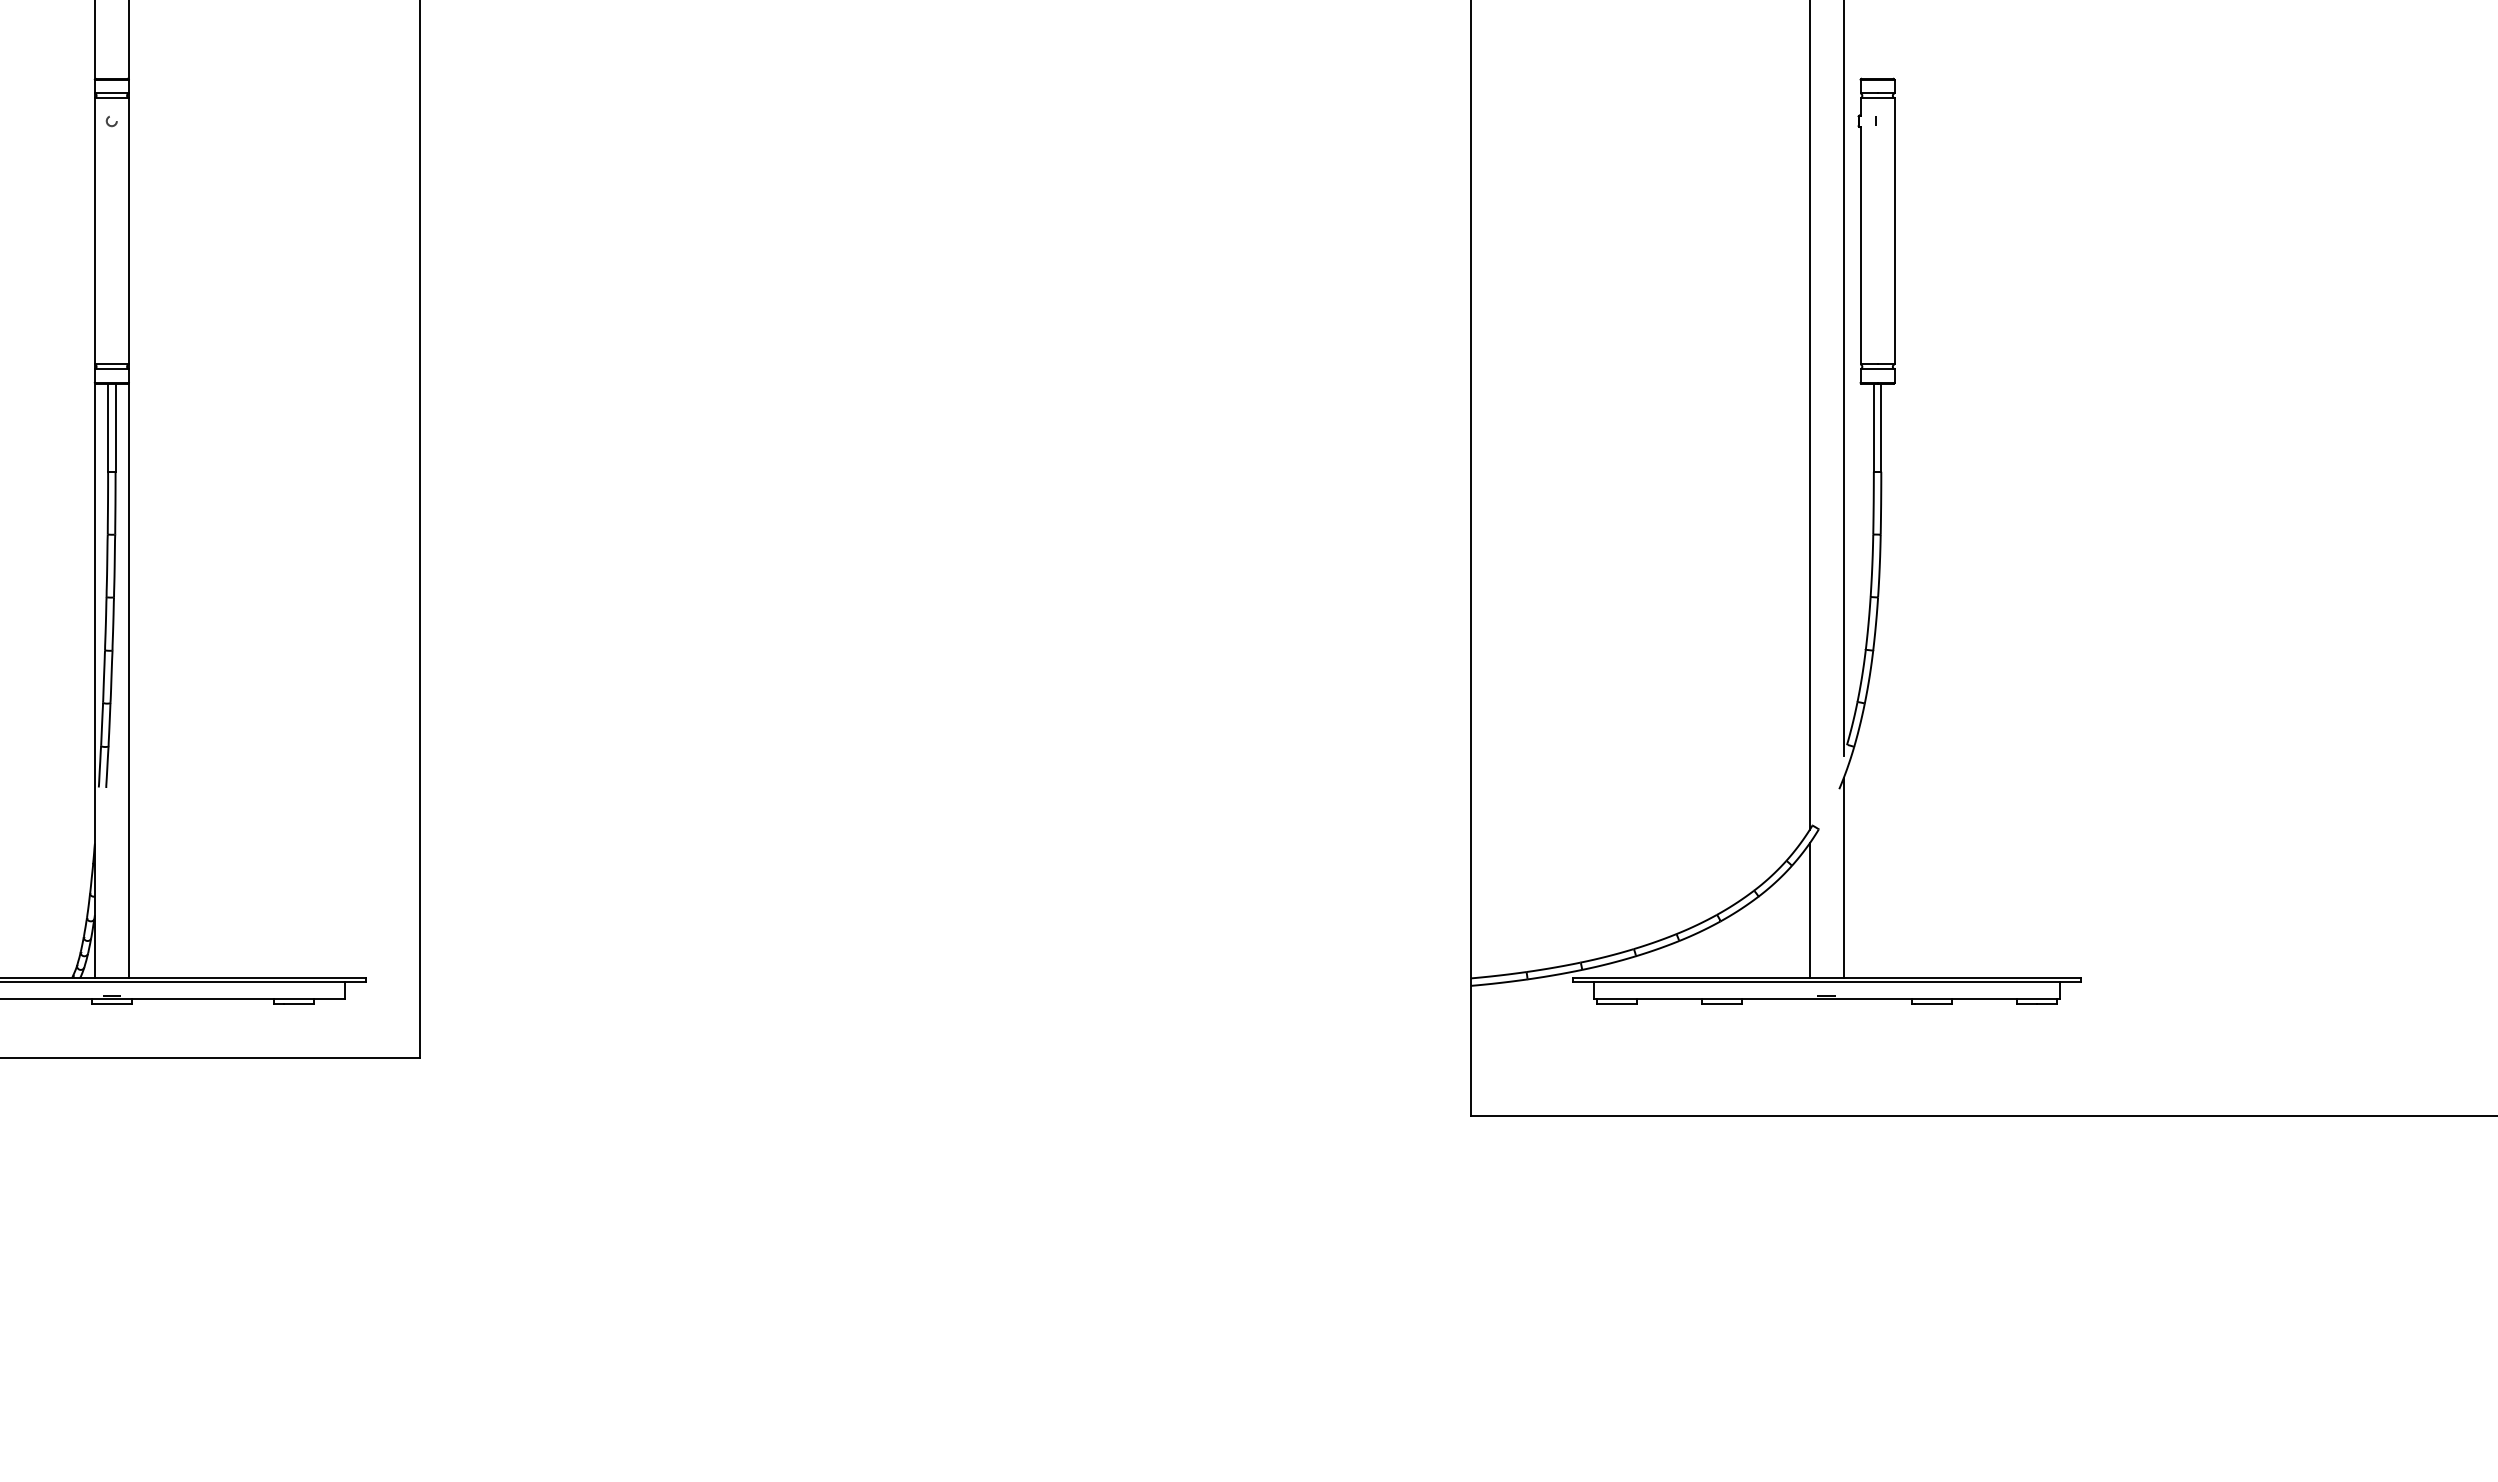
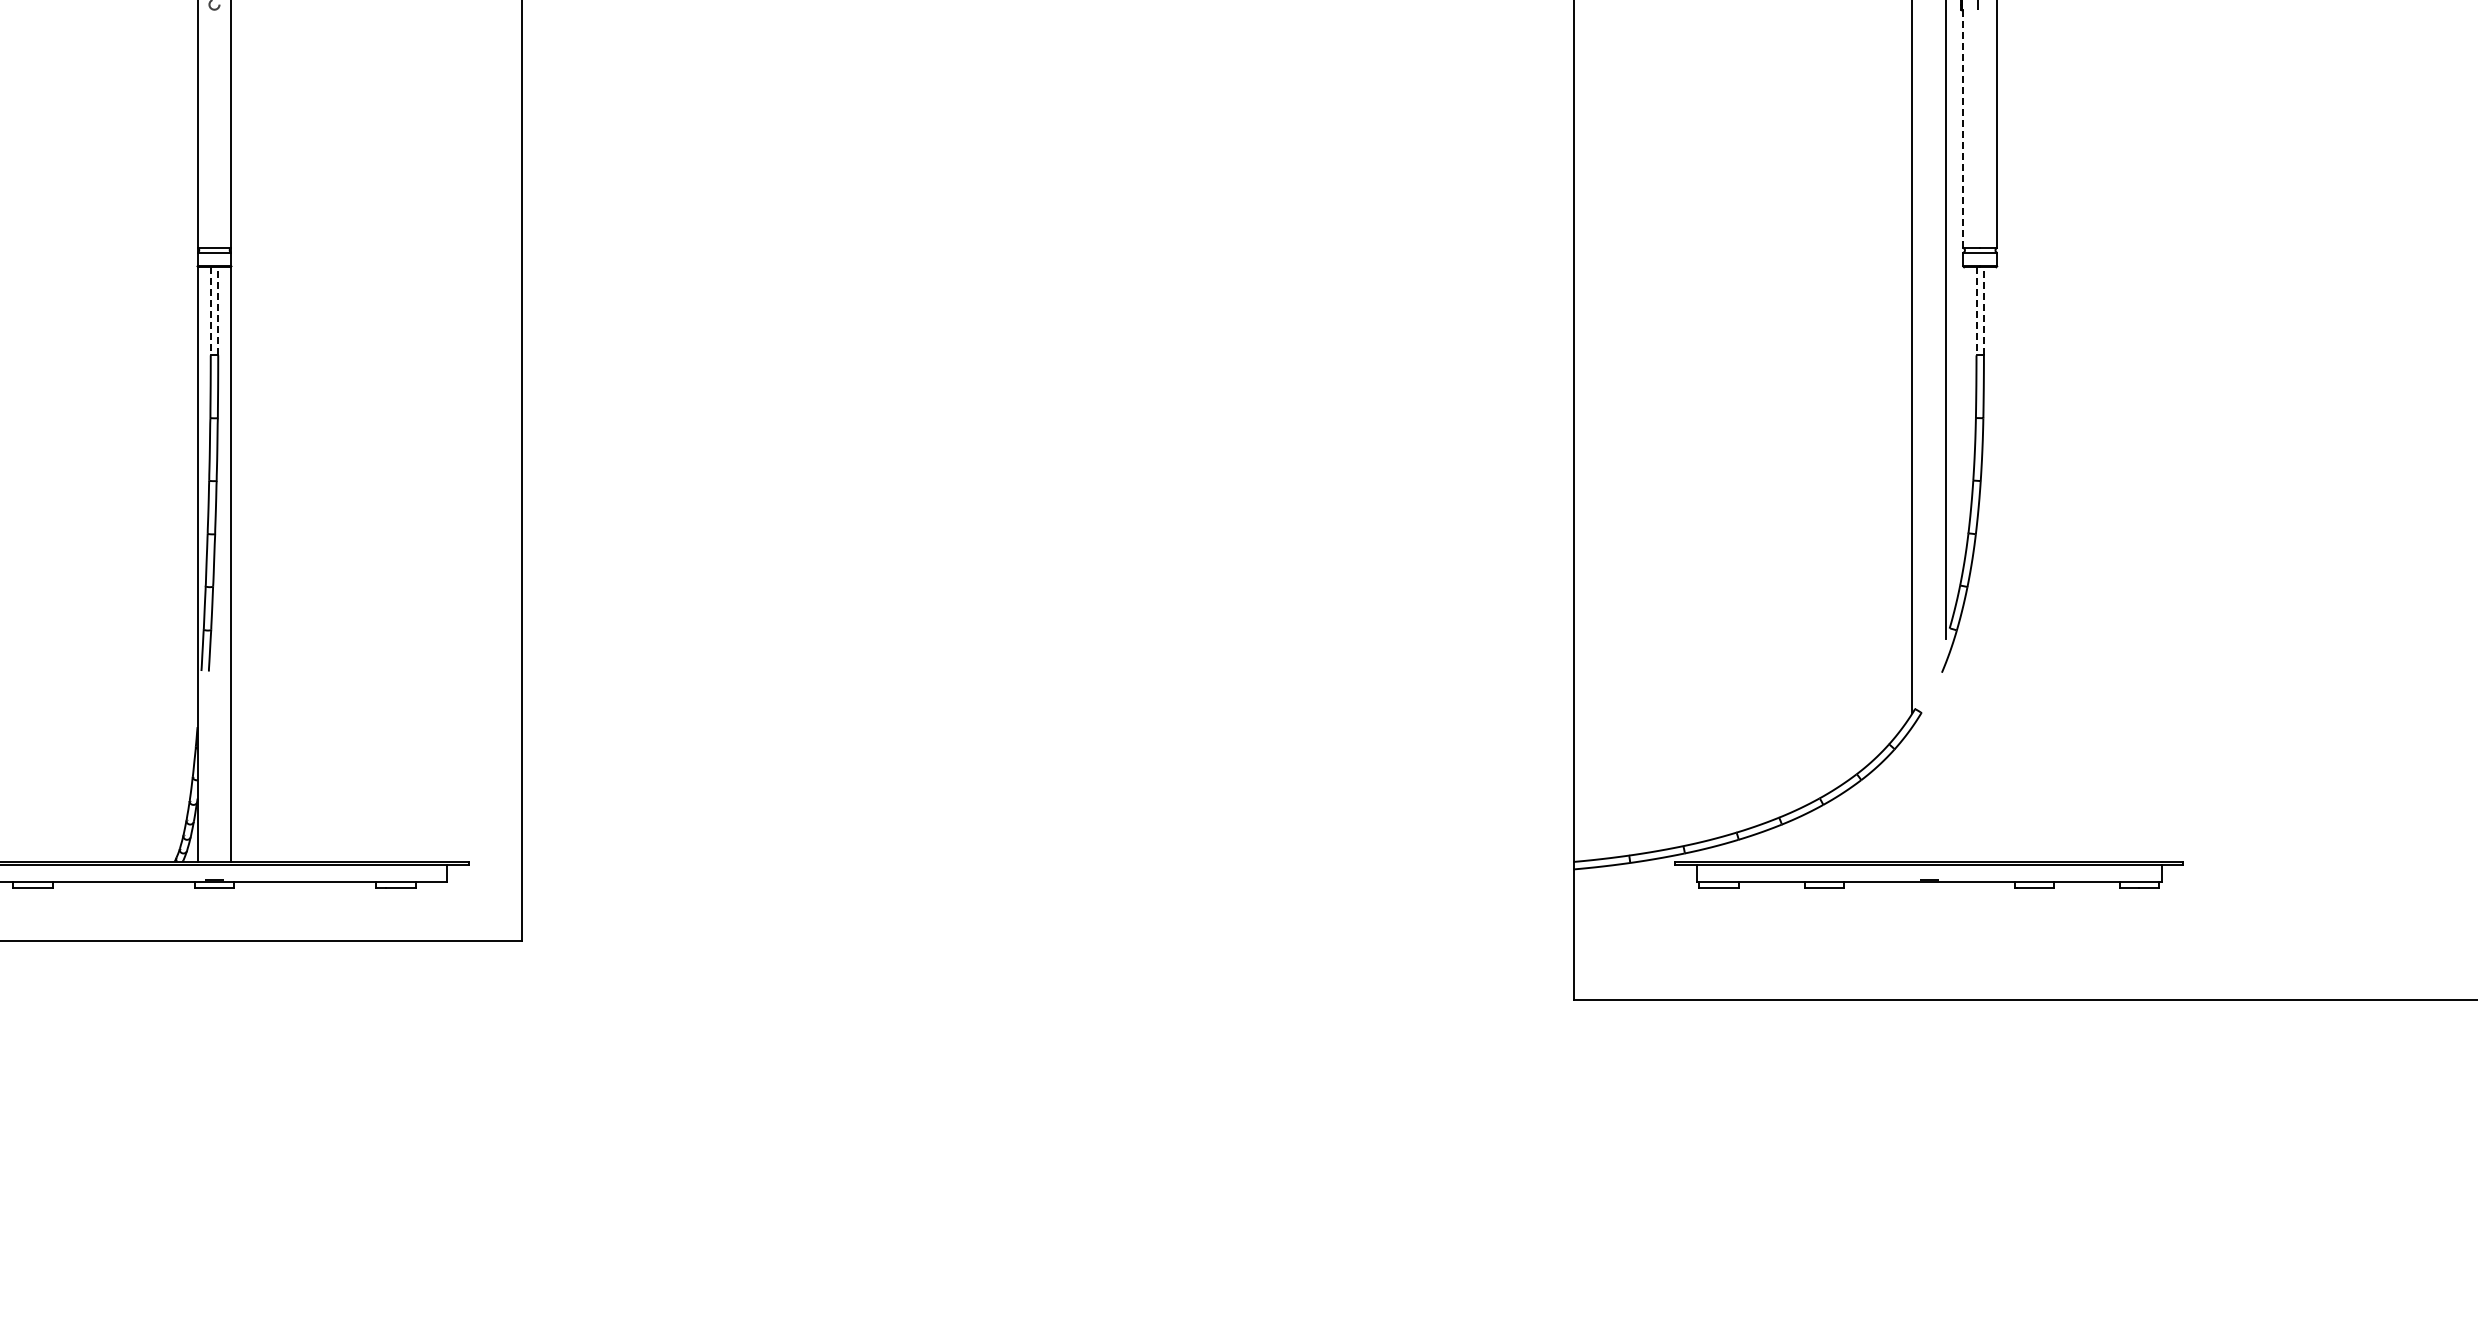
line: (1860, 245) -> (1963, 129), solid -> dashed
line: (115, 427) -> (218, 311), solid -> dashed
line: (1881, 427) -> (1984, 311), solid -> dashed
line: (108, 428) -> (211, 312), solid -> dashed
line: (1873, 428) -> (1976, 312), solid -> dashed
line: (1843, 878) -> (1946, 762), removed
line: (1809, 910) -> (1912, 794), removed

